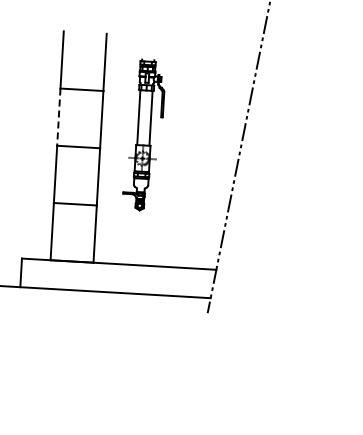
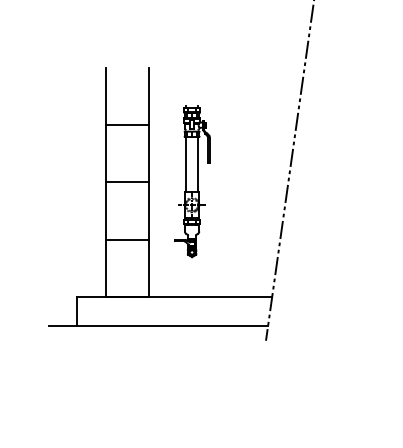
line: (59, 117) -> (106, 153), dashed -> solid
part: (144, 134) -> (192, 181), moved

